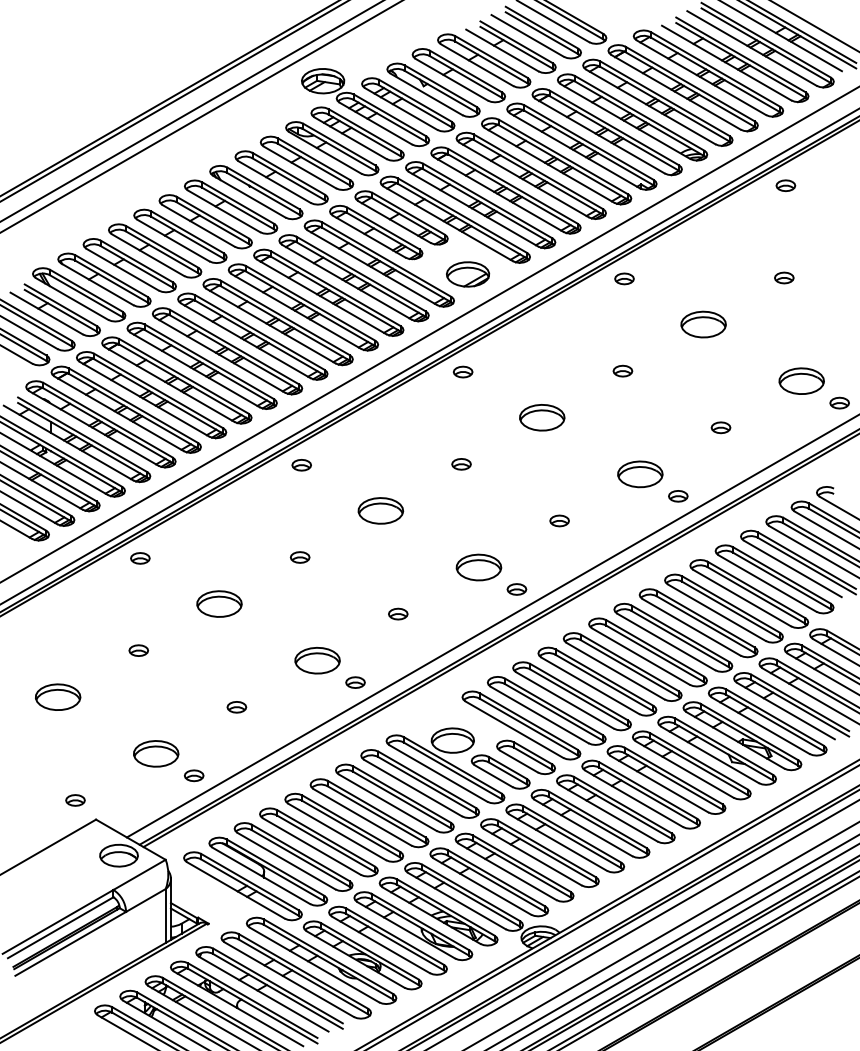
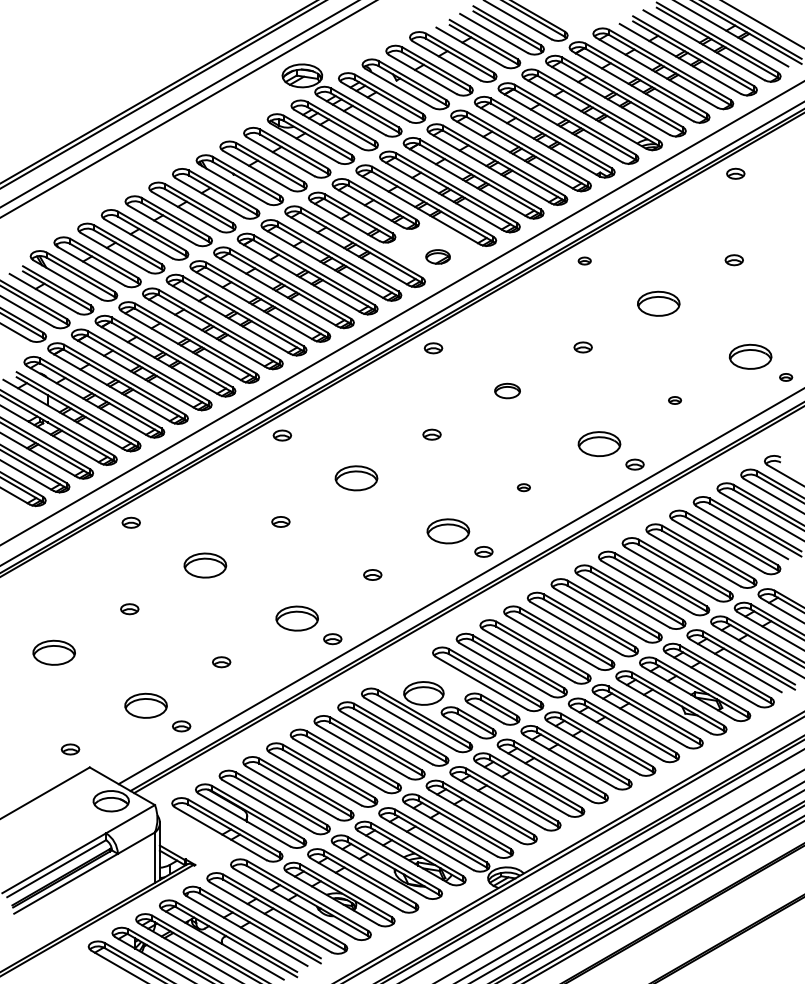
part: (467, 274) -> (437, 256), size x0.6
part: (624, 278) -> (584, 260), size x0.7
part: (838, 403) -> (785, 377), size x0.7
part: (542, 417) -> (507, 390), size x0.6
part: (720, 427) -> (674, 400), size x0.7
part: (559, 520) -> (523, 487), size x0.7

